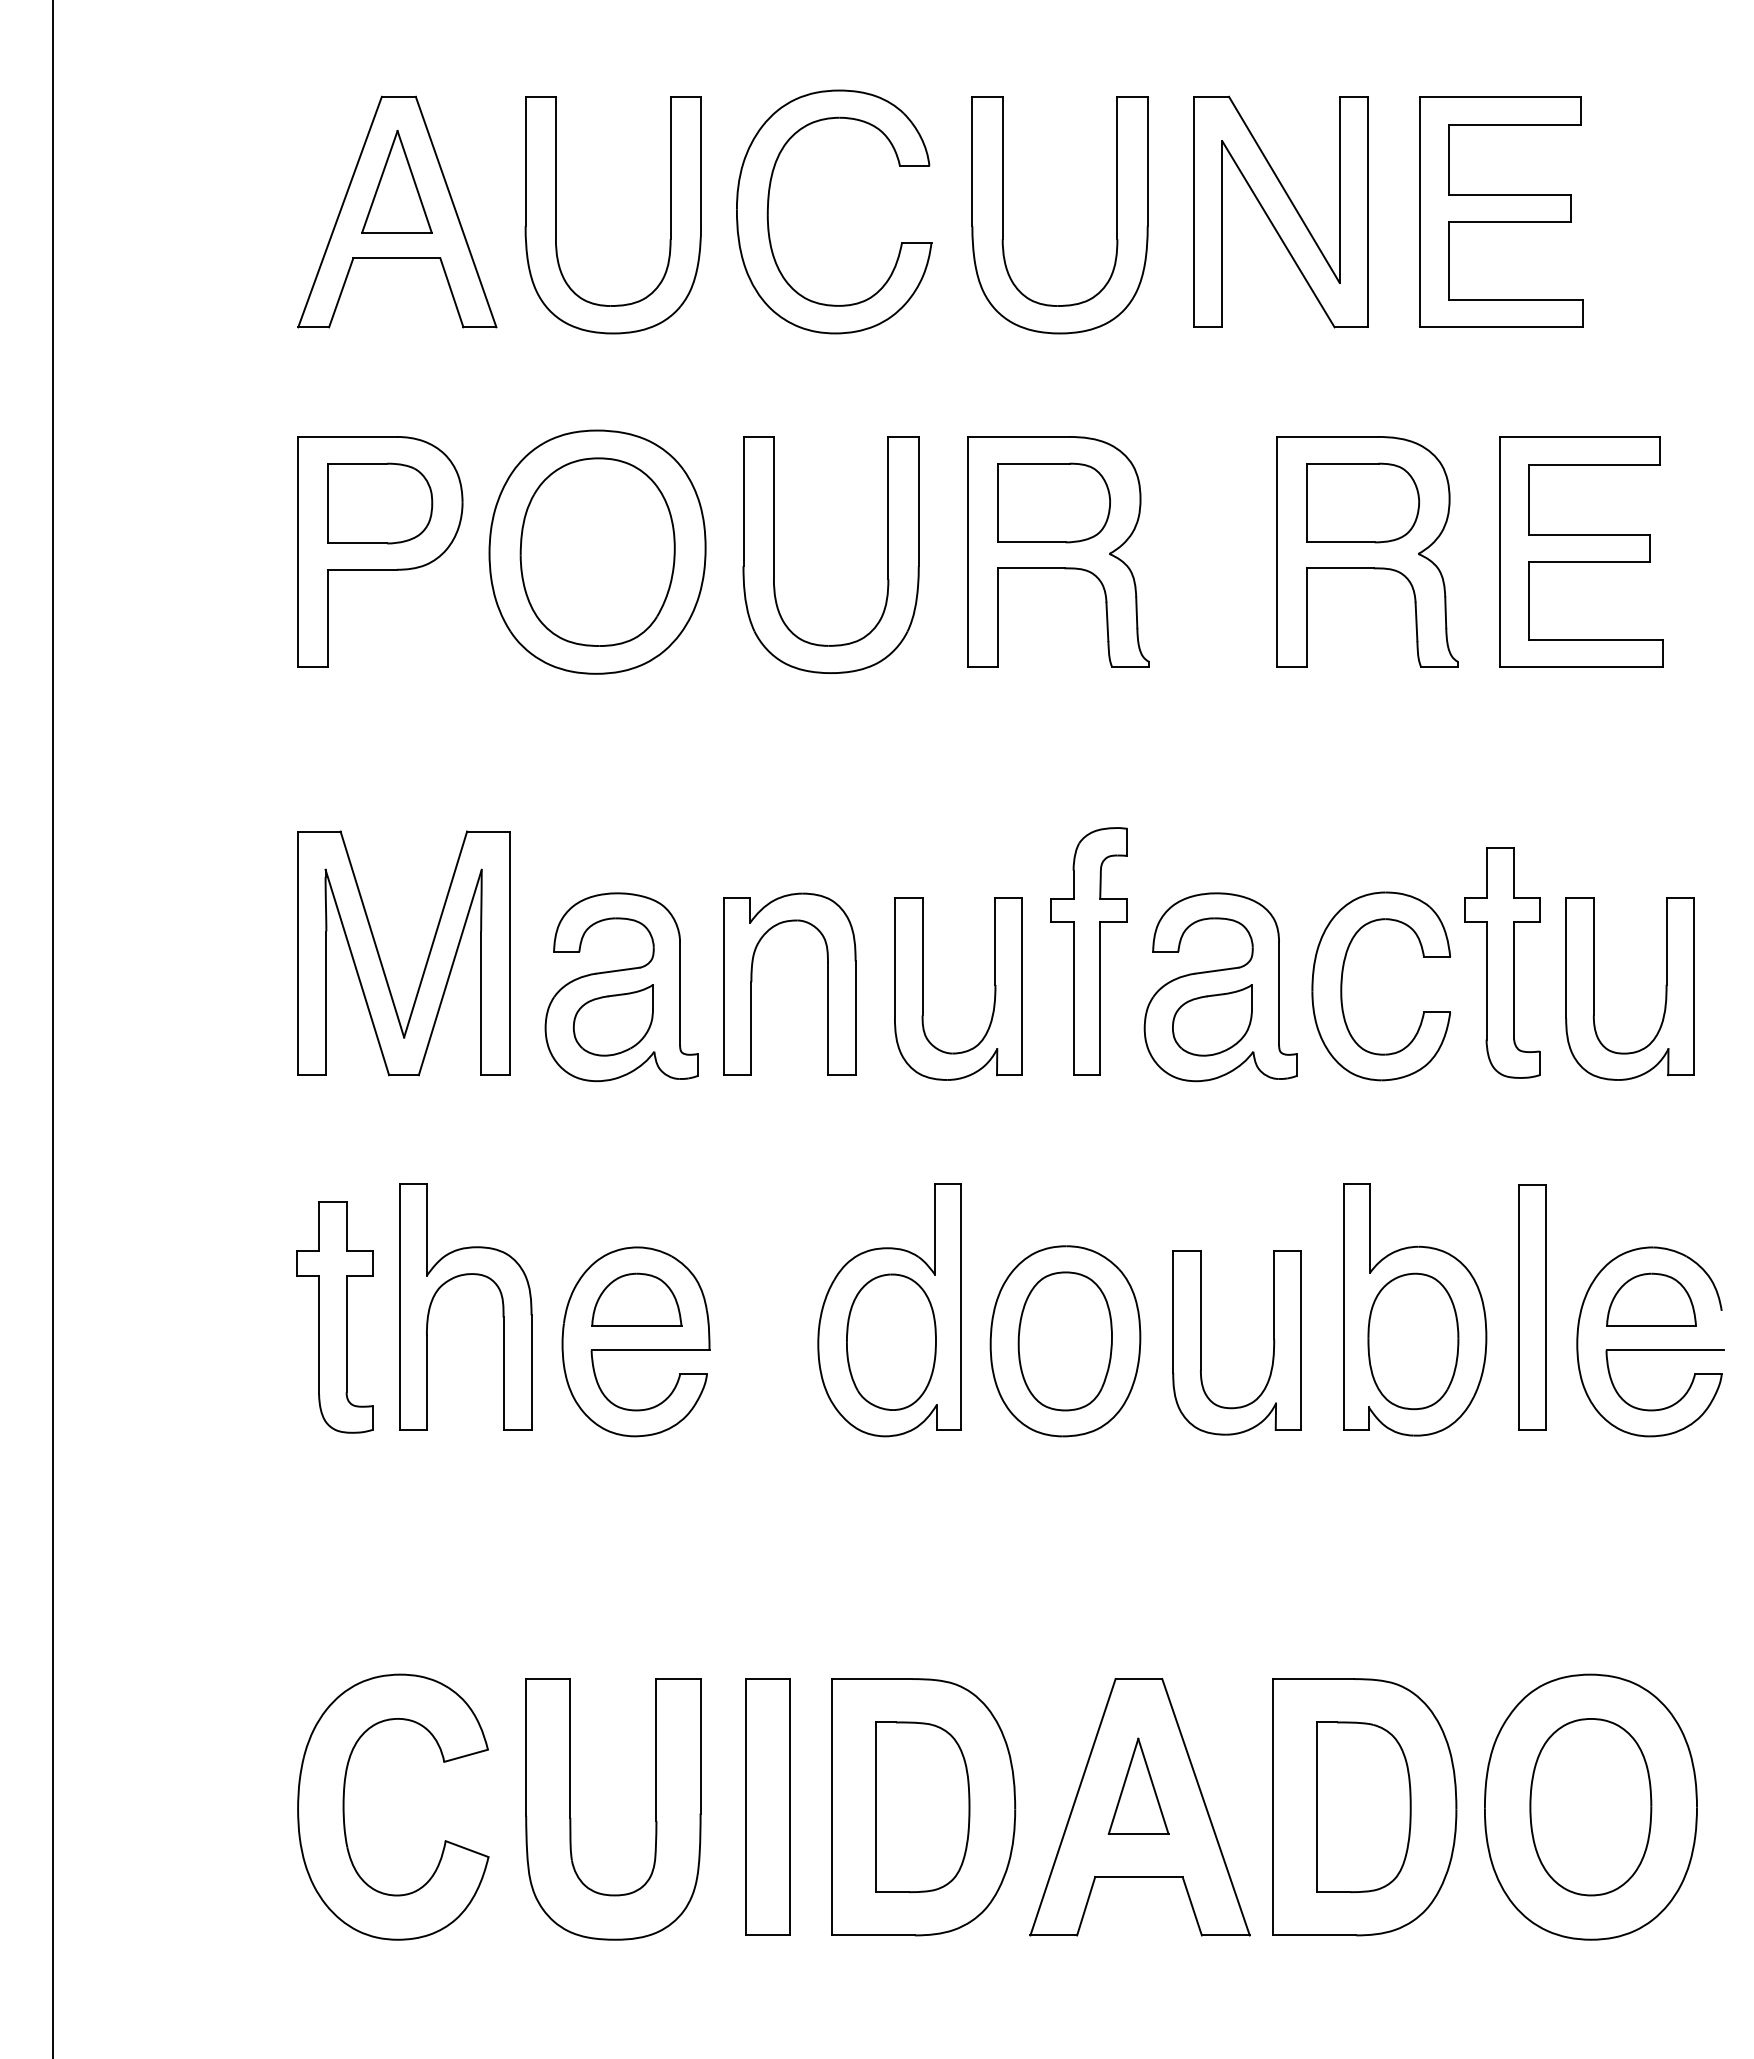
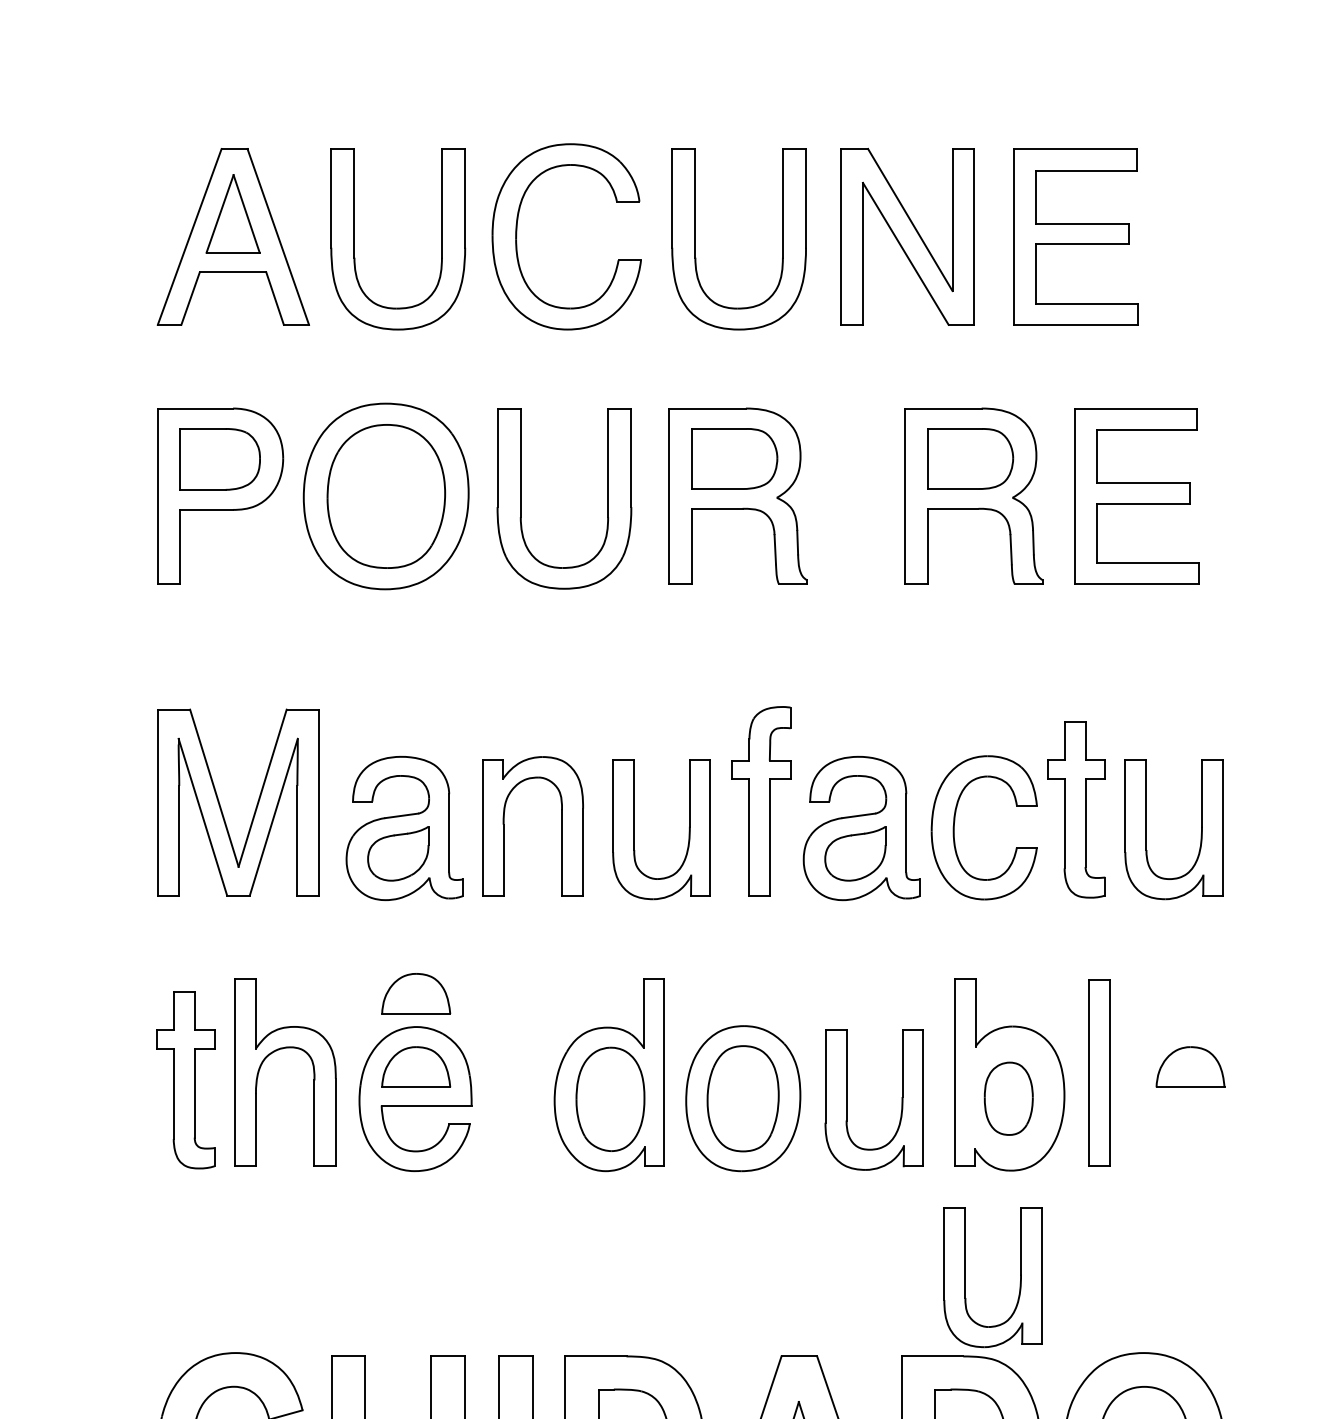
part: (636, 1203) -> (415, 993), added
part: (1413, 1341) -> (1008, 1098), size x0.7
part: (1650, 1349) -> (1189, 1104), removed
part: (1357, 1575) -> (966, 1277), added

